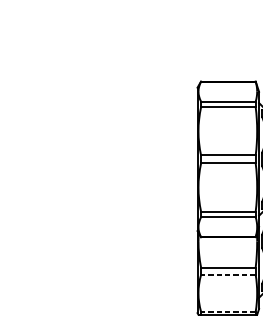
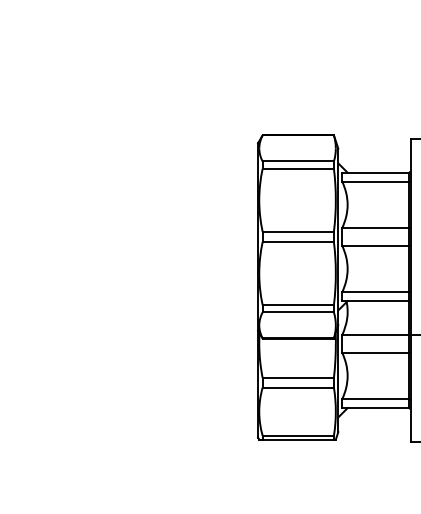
line: (228, 274) -> (298, 387), dashed -> solid
line: (228, 311) -> (298, 435), dashed -> solid

